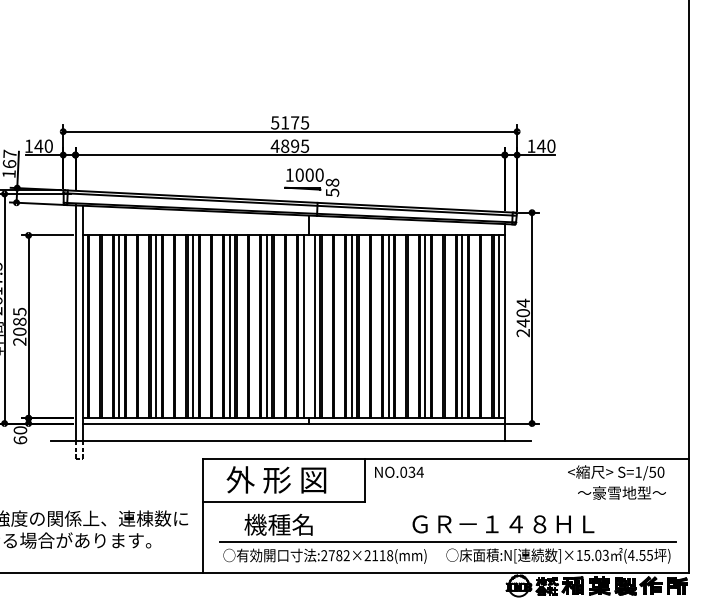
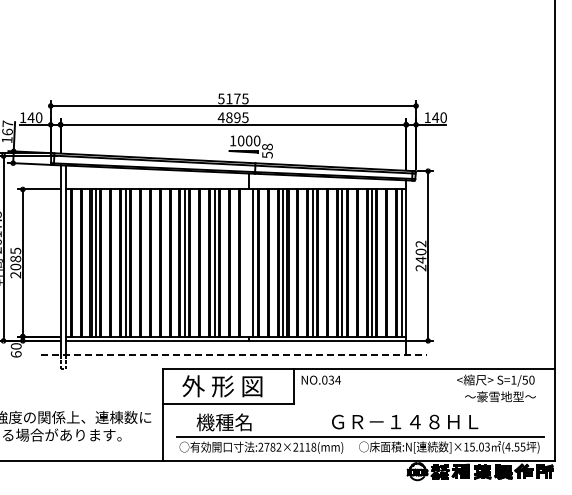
text: (522, 302) -> (420, 243), 2404 -> 2402
line: (193, 326) -> (155, 262), removed
line: (303, 326) -> (244, 262), removed
line: (291, 441) -> (234, 355), solid -> dashed

